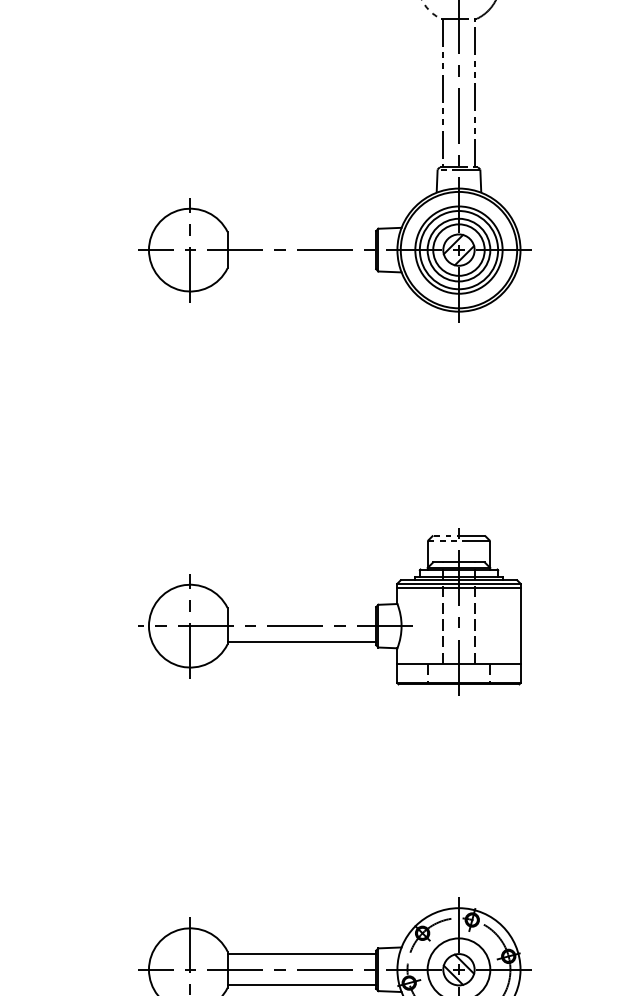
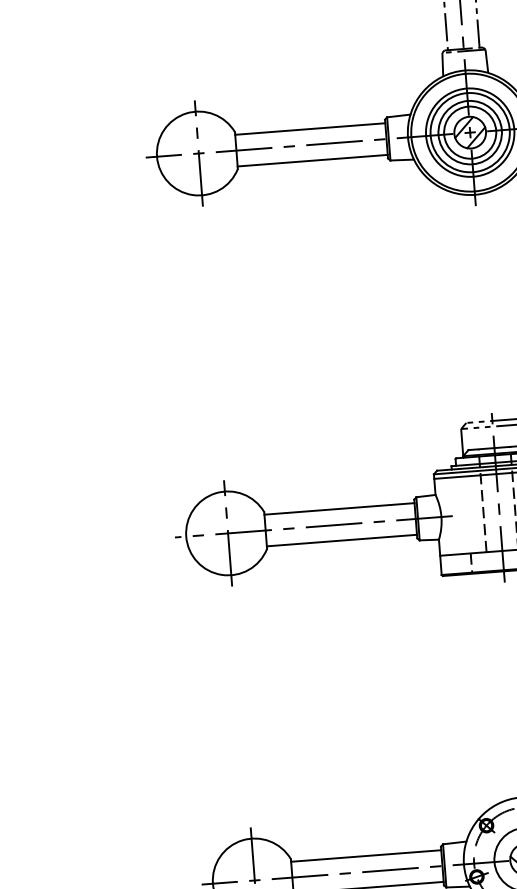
line: (301, 234) -> (309, 129), added
line: (301, 265) -> (312, 160), added
line: (301, 610) -> (339, 508), added

